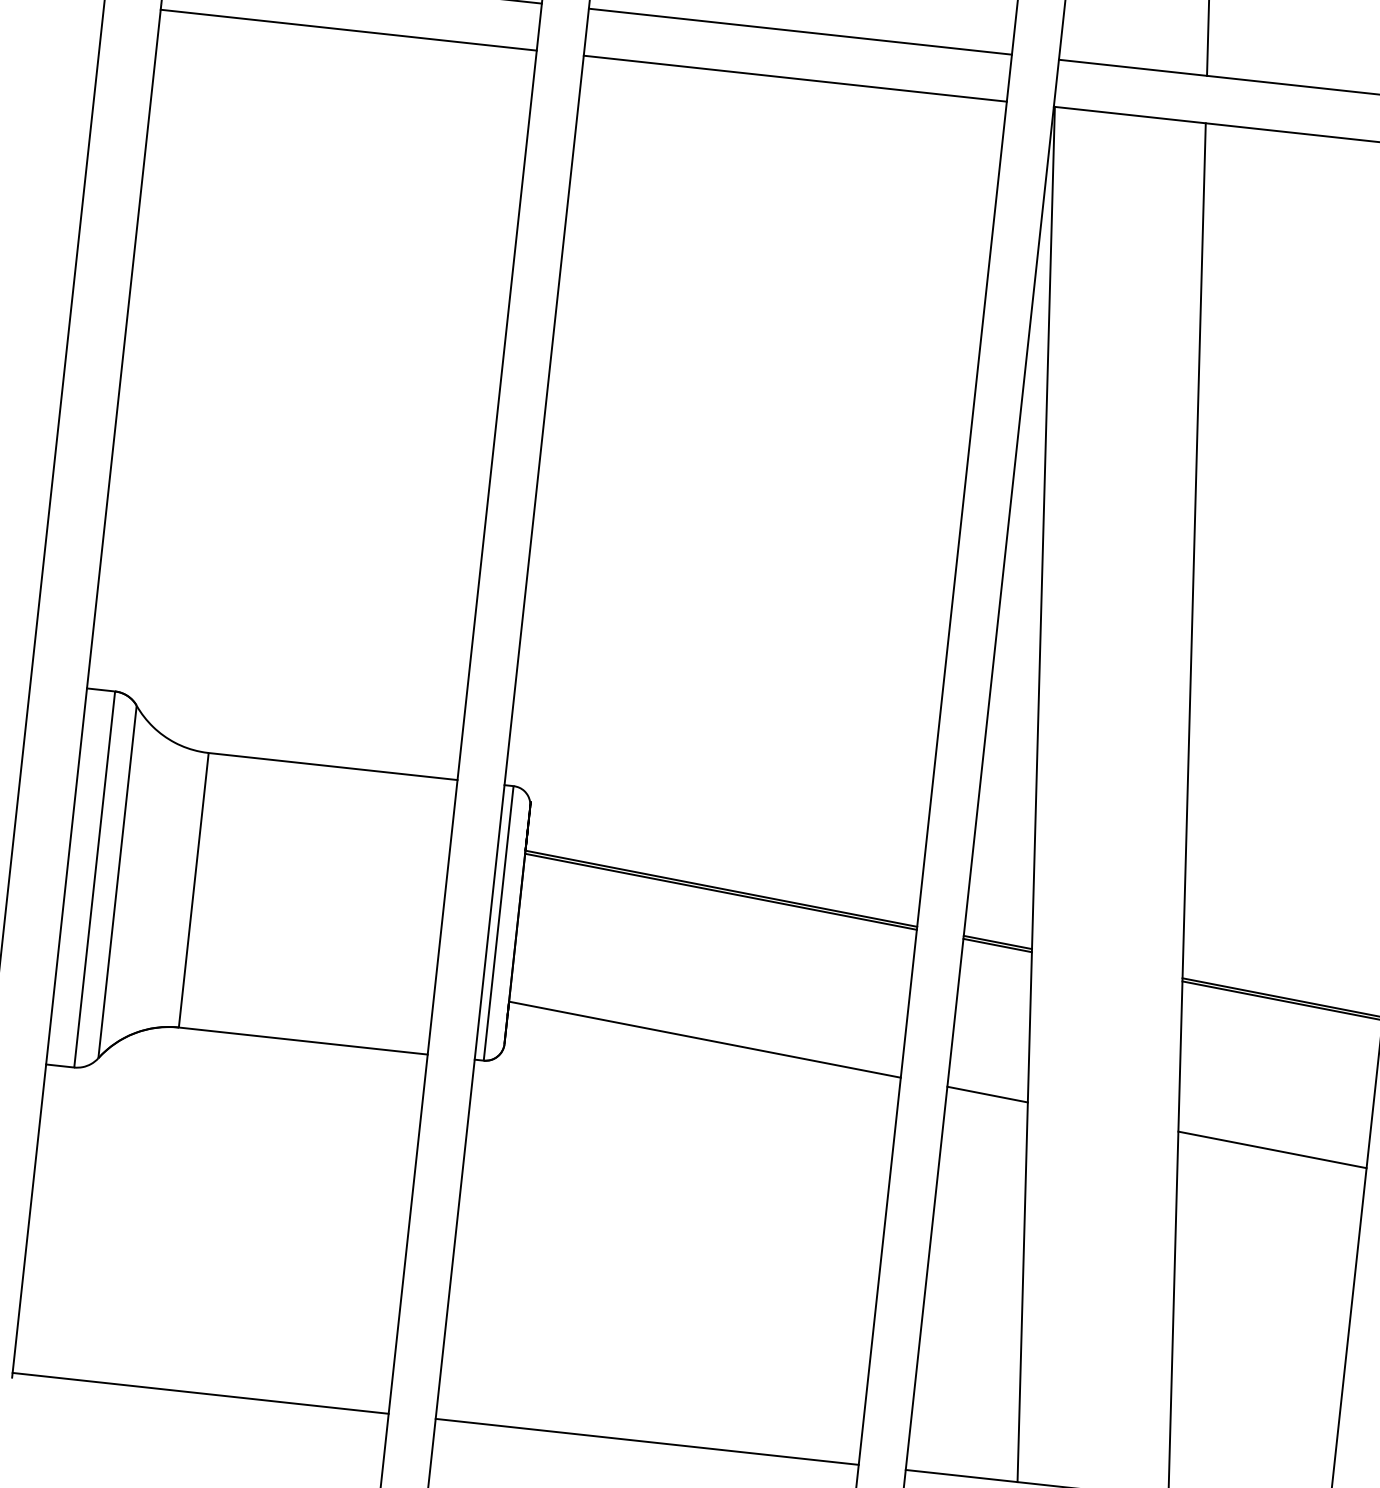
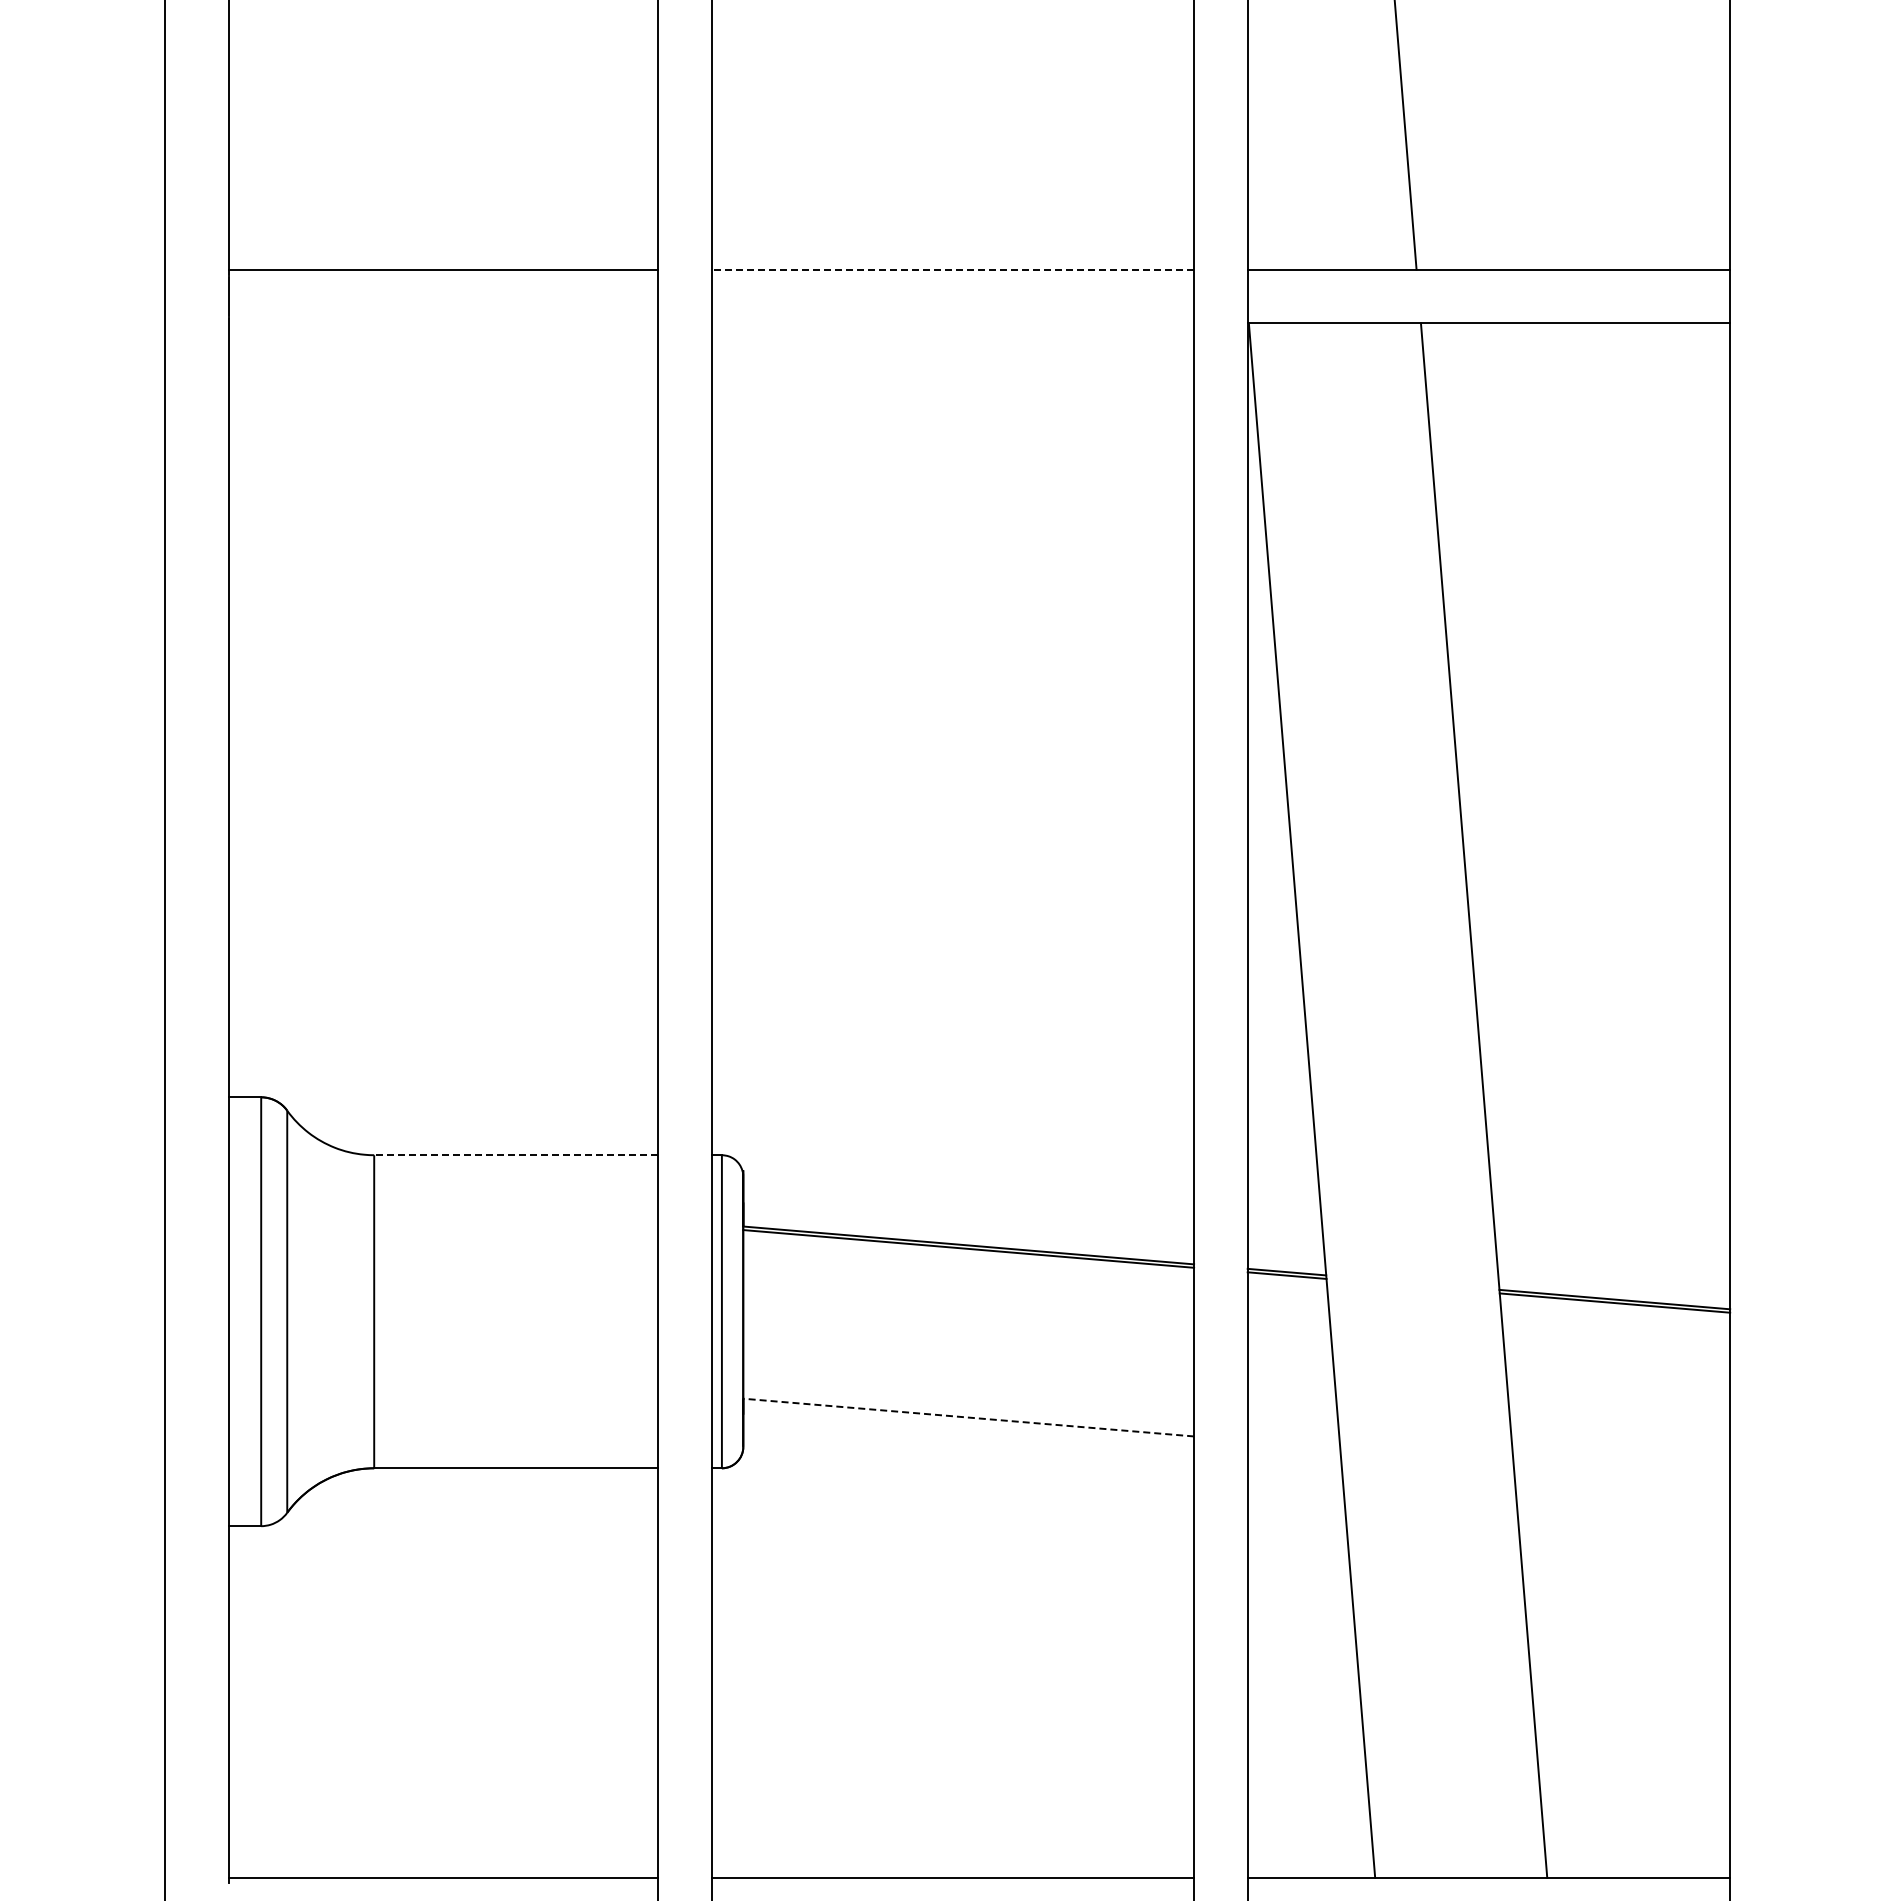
line: (348, 30) -> (443, 323), removed
line: (800, 31) -> (952, 269), solid -> dashed
line: (794, 78) -> (952, 323), removed
line: (333, 766) -> (516, 1155), solid -> dashed
line: (704, 1039) -> (968, 1417), solid -> dashed
line: (987, 1094) -> (1293, 1444), removed
line: (1272, 1150) -> (1621, 1472), removed

